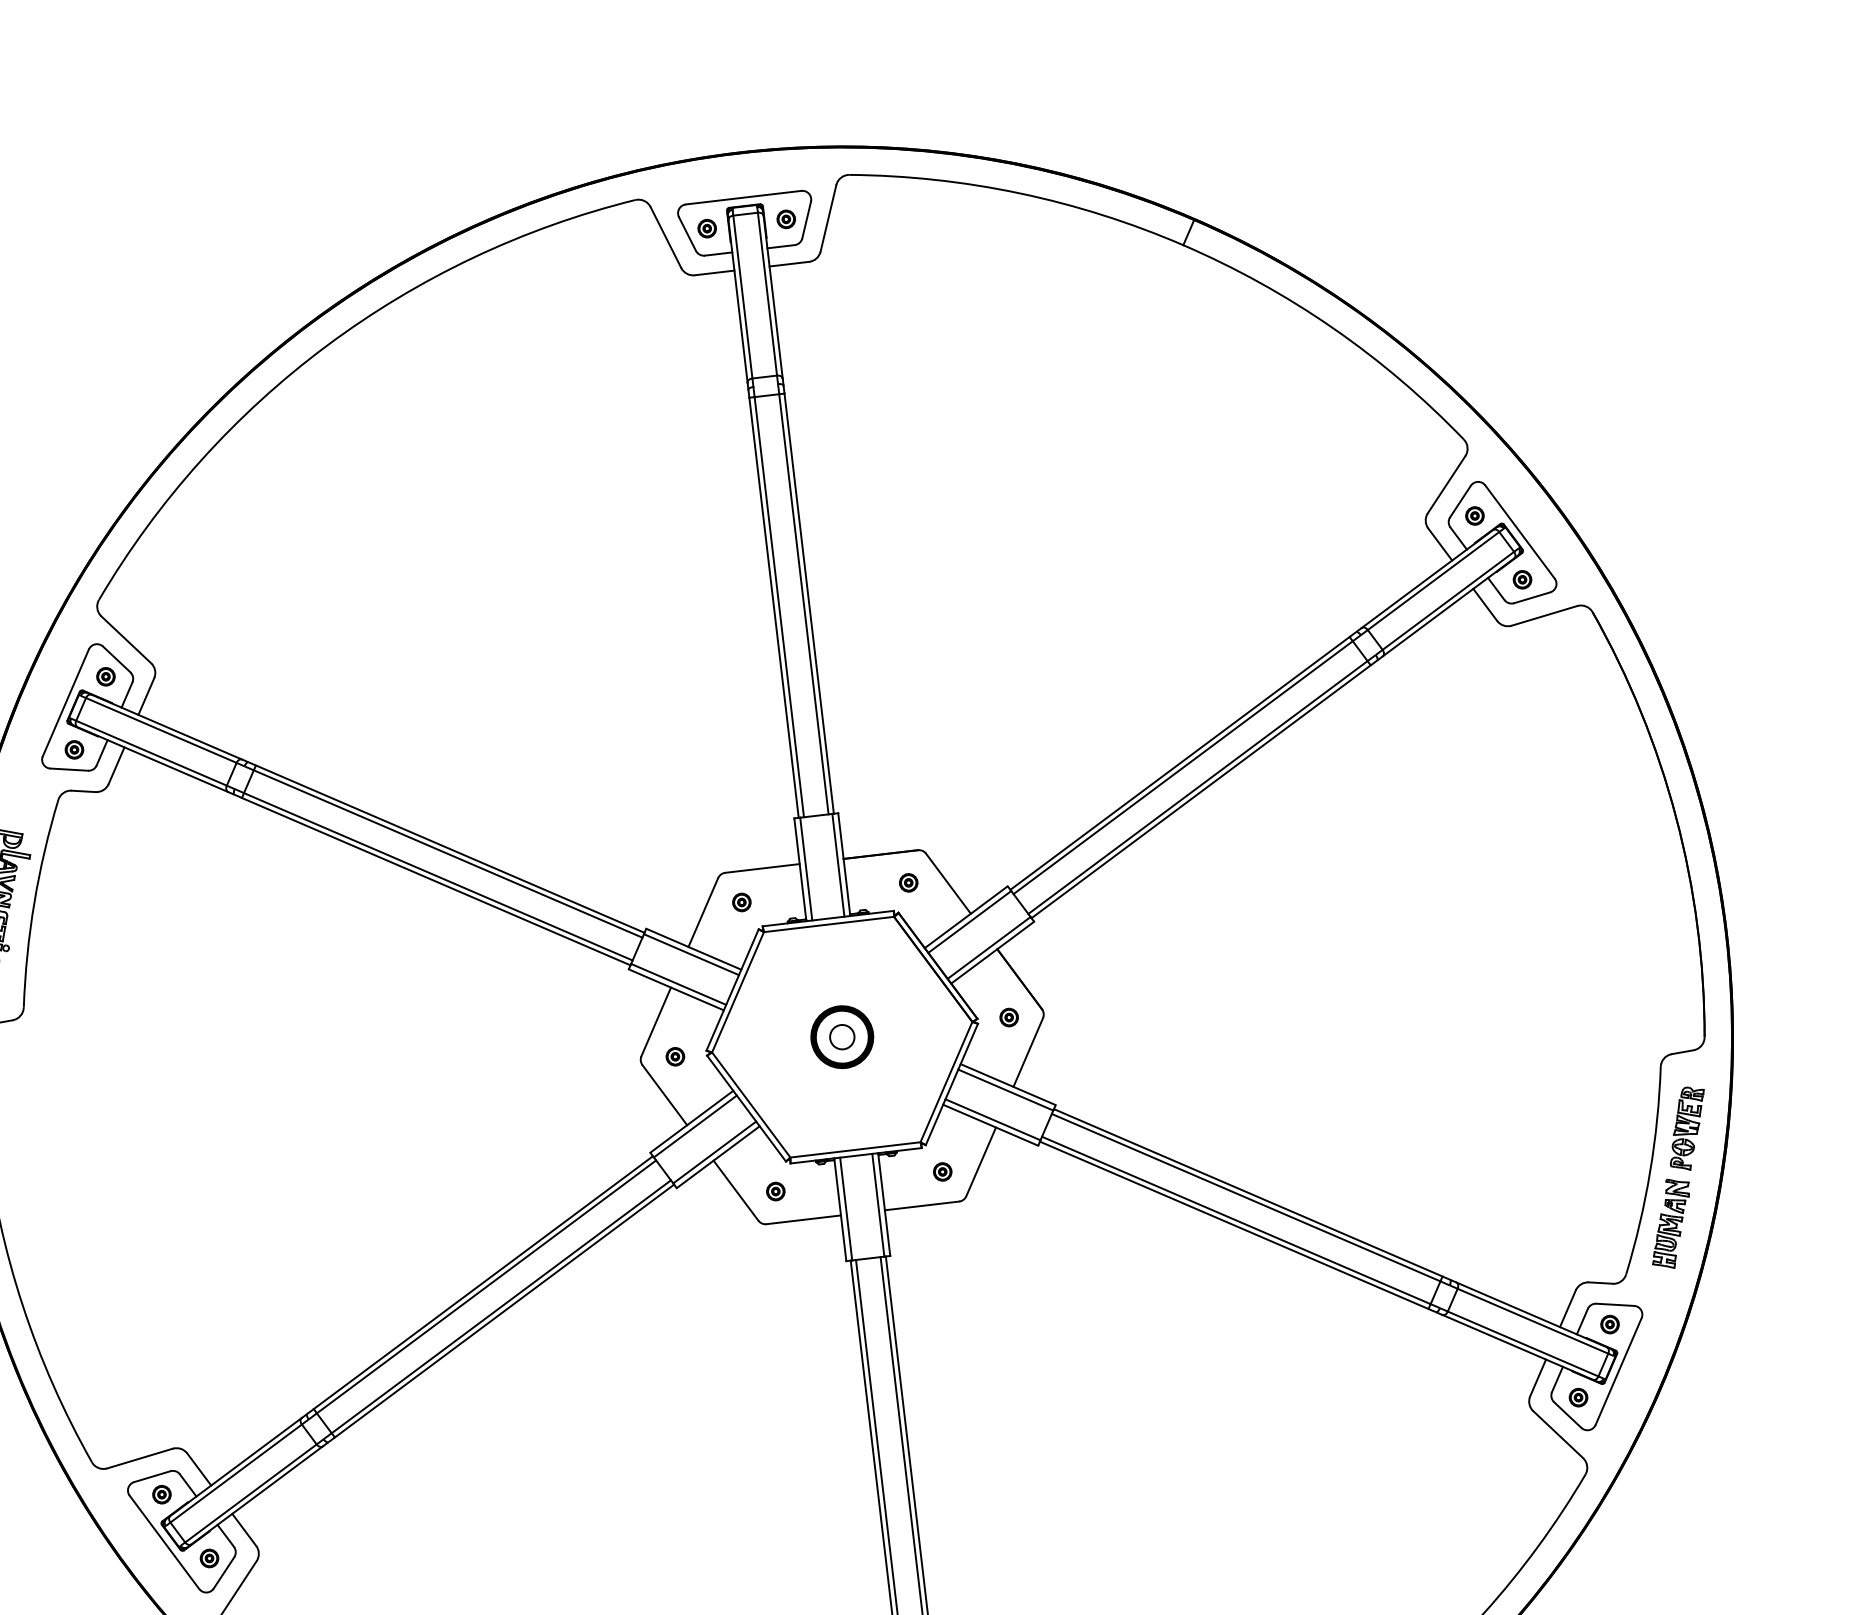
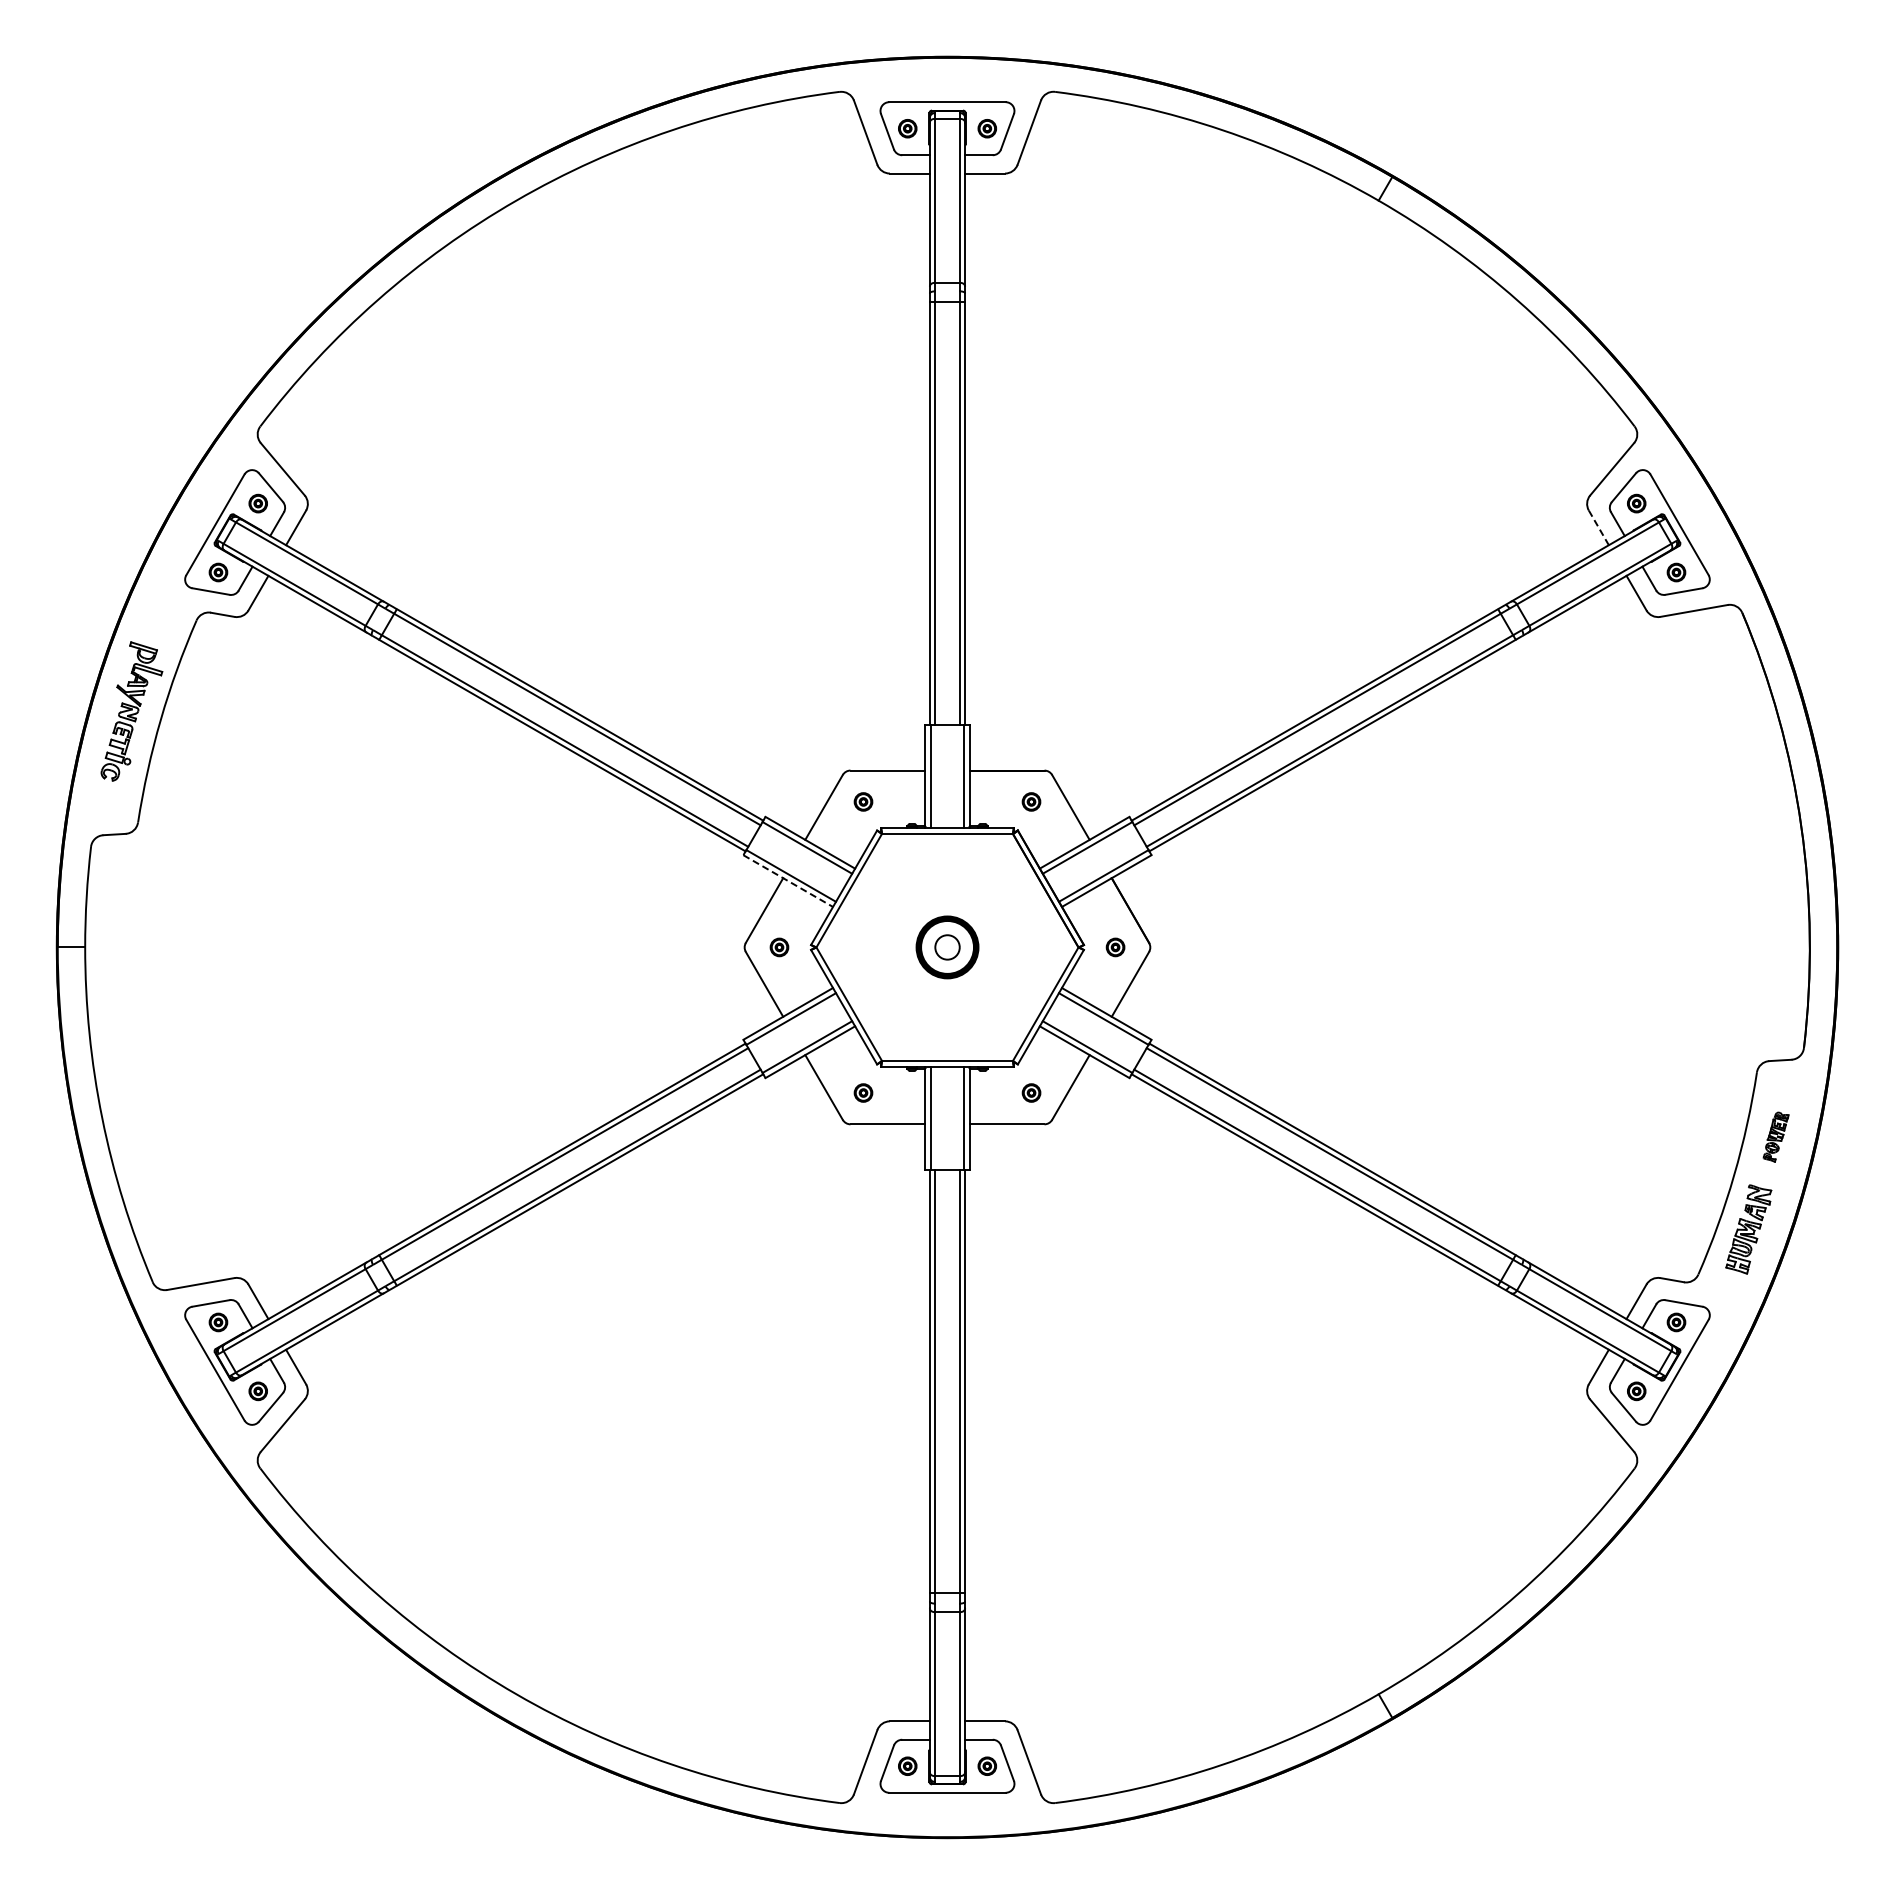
line: (1439, 544) -> (1598, 527), solid -> dashed
line: (676, 990) -> (788, 881), solid -> dashed
part: (1686, 1129) -> (1775, 1137), size x0.6

